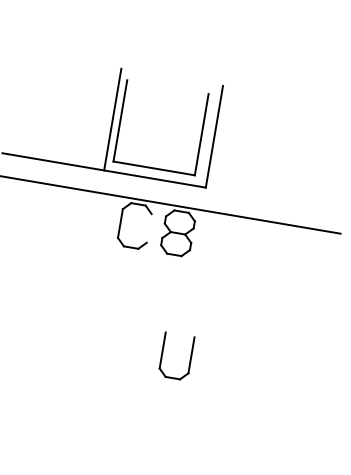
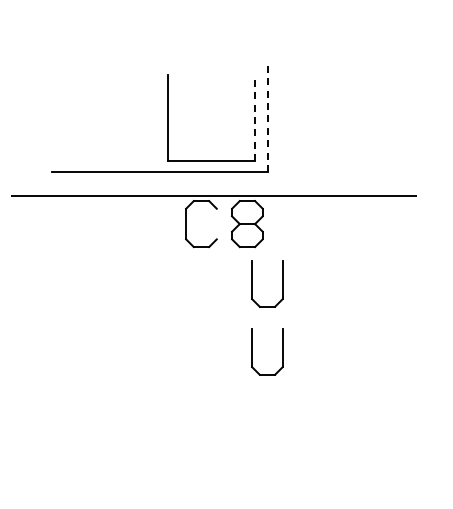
line: (113, 119) -> (160, 117), removed
line: (201, 134) -> (254, 117), solid -> dashed
line: (214, 136) -> (268, 117), solid -> dashed
part: (173, 289) -> (252, 283), added

